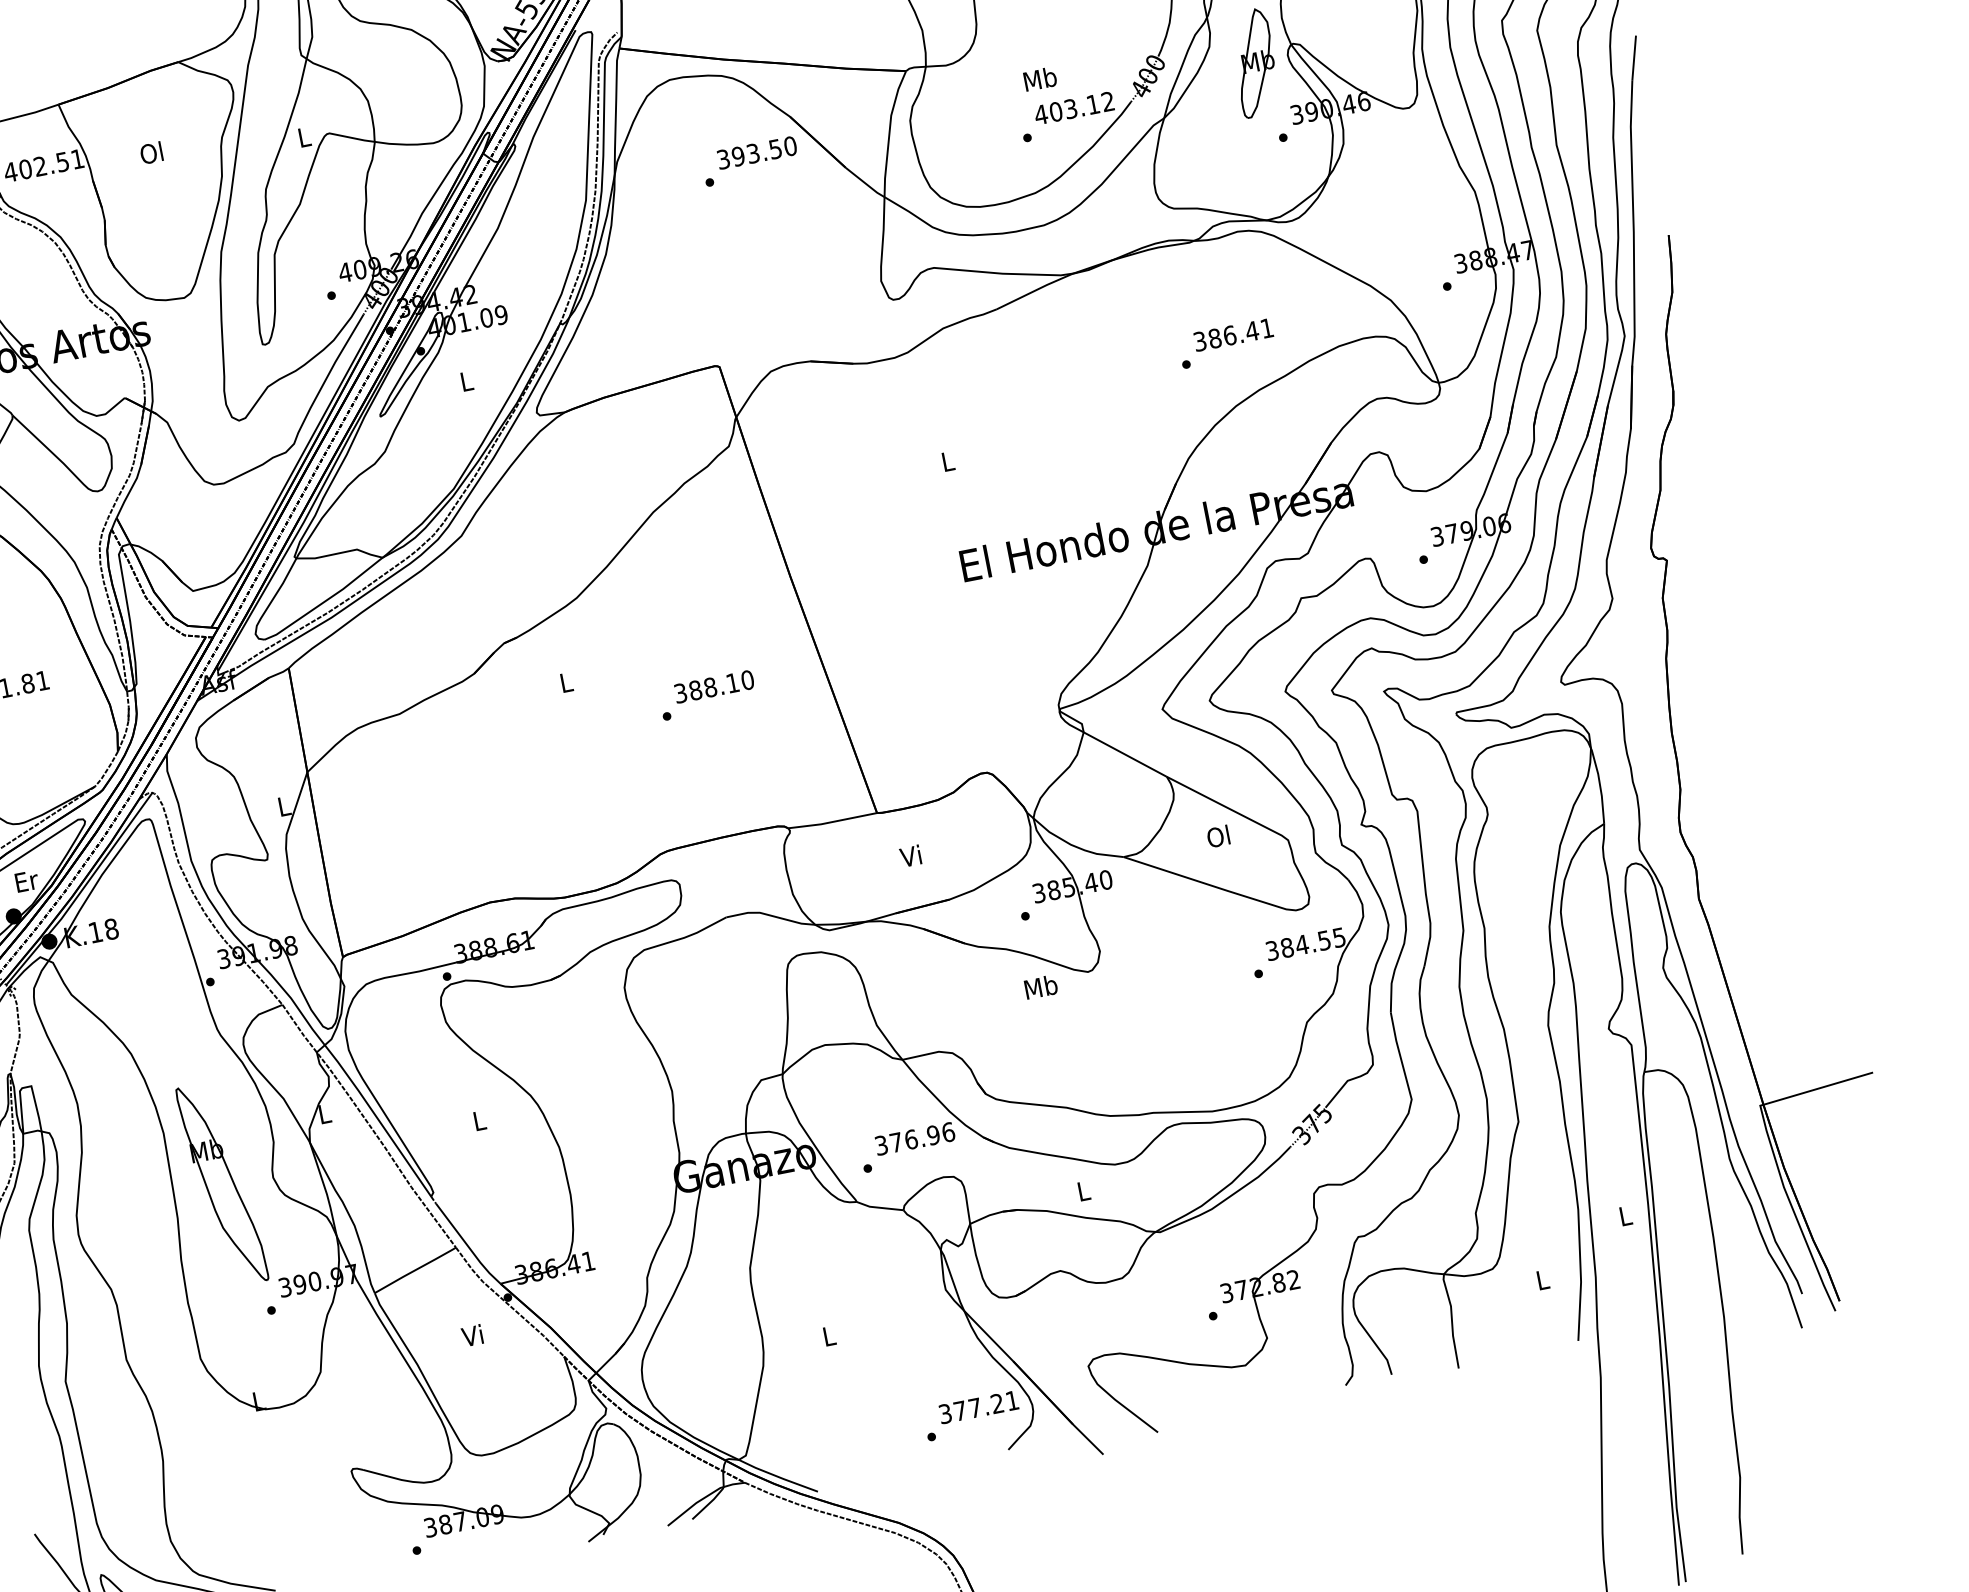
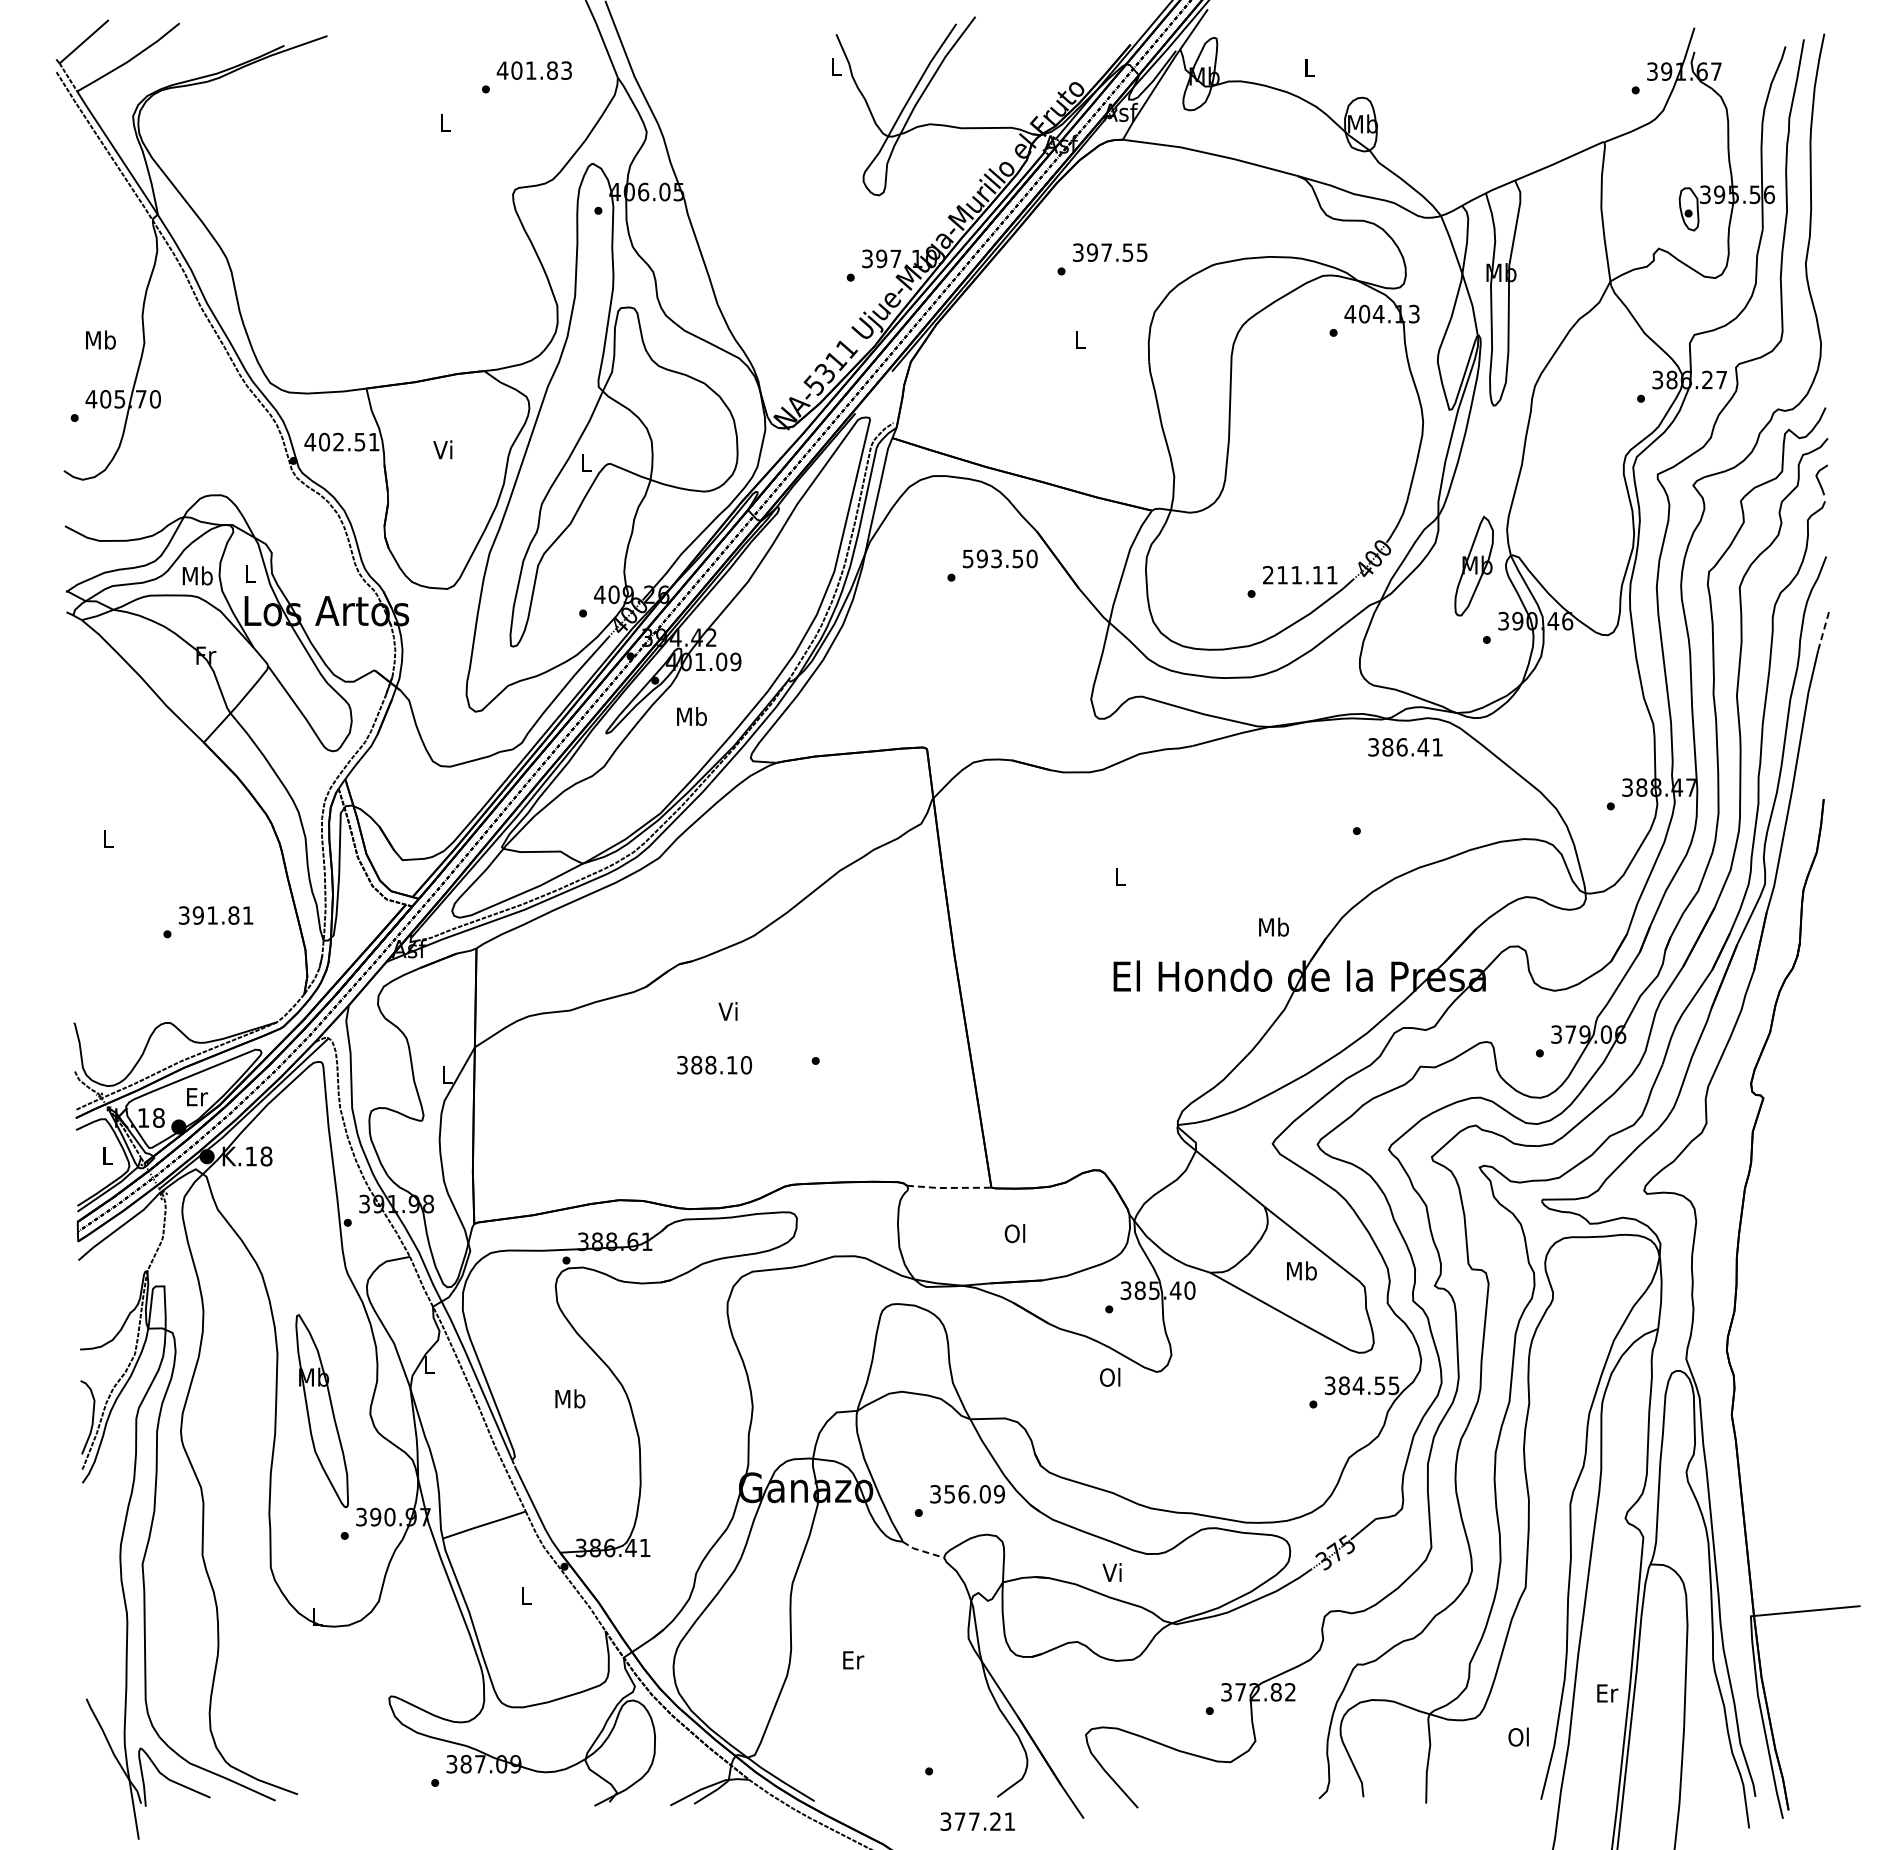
line: (1634, 57) -> (1824, 629), solid -> dashed
text: (1039, 78) -> (1273, 926), moved
text: (1073, 107) -> (1299, 574), 403.12 -> 211.11
text: (151, 152) -> (443, 449), Ol -> Vi
text: (723, 158) -> (968, 558), 393.50 -> 593.50
text: (1233, 335) -> (1405, 747), moved
text: (466, 381) -> (691, 716), L -> Mb
text: (564, 682) -> (727, 1011), L -> Vi
text: (714, 687) -> (714, 1065), moved
line: (832, 821) -> (948, 1187), solid -> dashed
text: (1218, 836) -> (1301, 1270), Ol -> Mb
text: (910, 856) -> (1014, 1233), Vi -> Ol
text: (1040, 986) -> (1110, 1376), Mb -> Ol
text: (479, 1120) -> (570, 1398), L -> Mb
text: (922, 1137) -> (974, 1494), 376.96 -> 356.09
text: (1081, 1191) -> (1111, 1572), L -> Vi
line: (879, 1208) -> (922, 1551), solid -> dashed
text: (1626, 1216) -> (1607, 1693), L -> Er
text: (1541, 1279) -> (1518, 1736), L -> Ol
text: (471, 1334) -> (524, 1594), Vi -> L
text: (829, 1336) -> (853, 1660), L -> Er
text: (978, 1407) -> (977, 1821), moved

